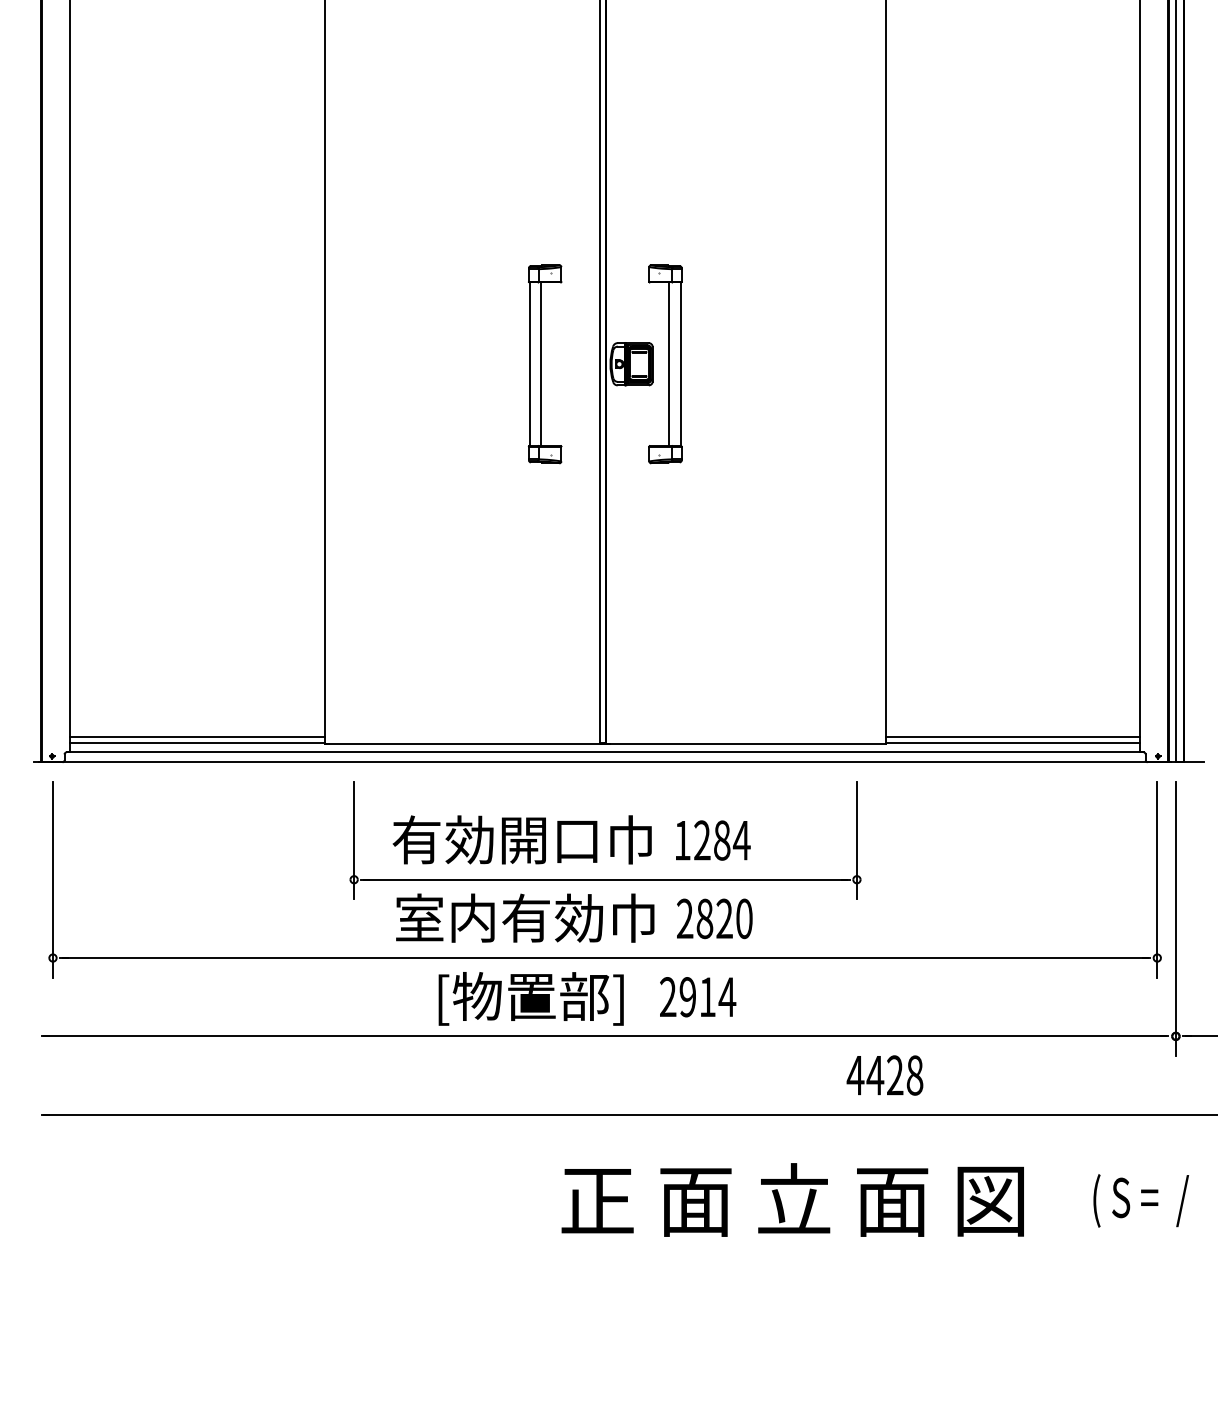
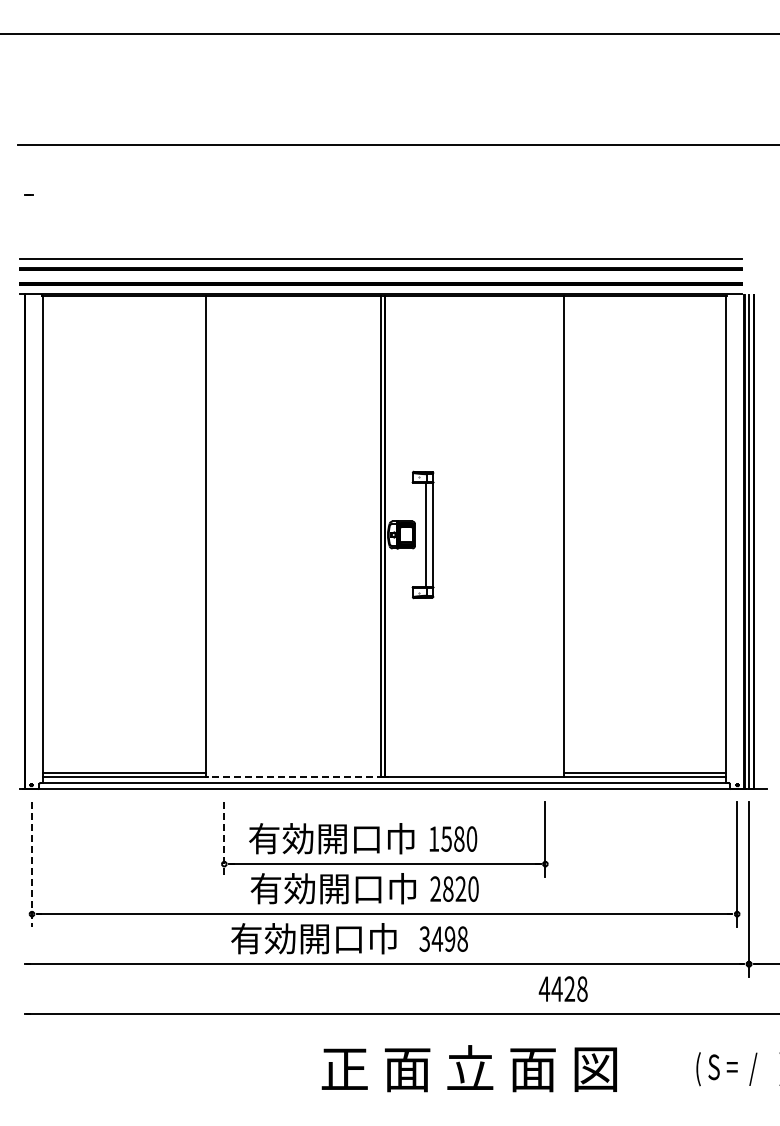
part: (543, 363) -> (345, 534), removed
line: (464, 744) -> (294, 777), solid -> dashed
text: (722, 839) -> (459, 838), 1284 -> 1580
line: (354, 841) -> (224, 839), solid -> dashed
line: (53, 880) -> (32, 864), solid -> dashed
text: (498, 917) -> (316, 888), 室内有効巾 -> 有効開口巾
text: (697, 996) -> (443, 938), 2914 -> 3498
text: (493, 999) -> (313, 940), [物置部] -> 有効開口巾
text: (791, 1199) -> (468, 1068), moved

